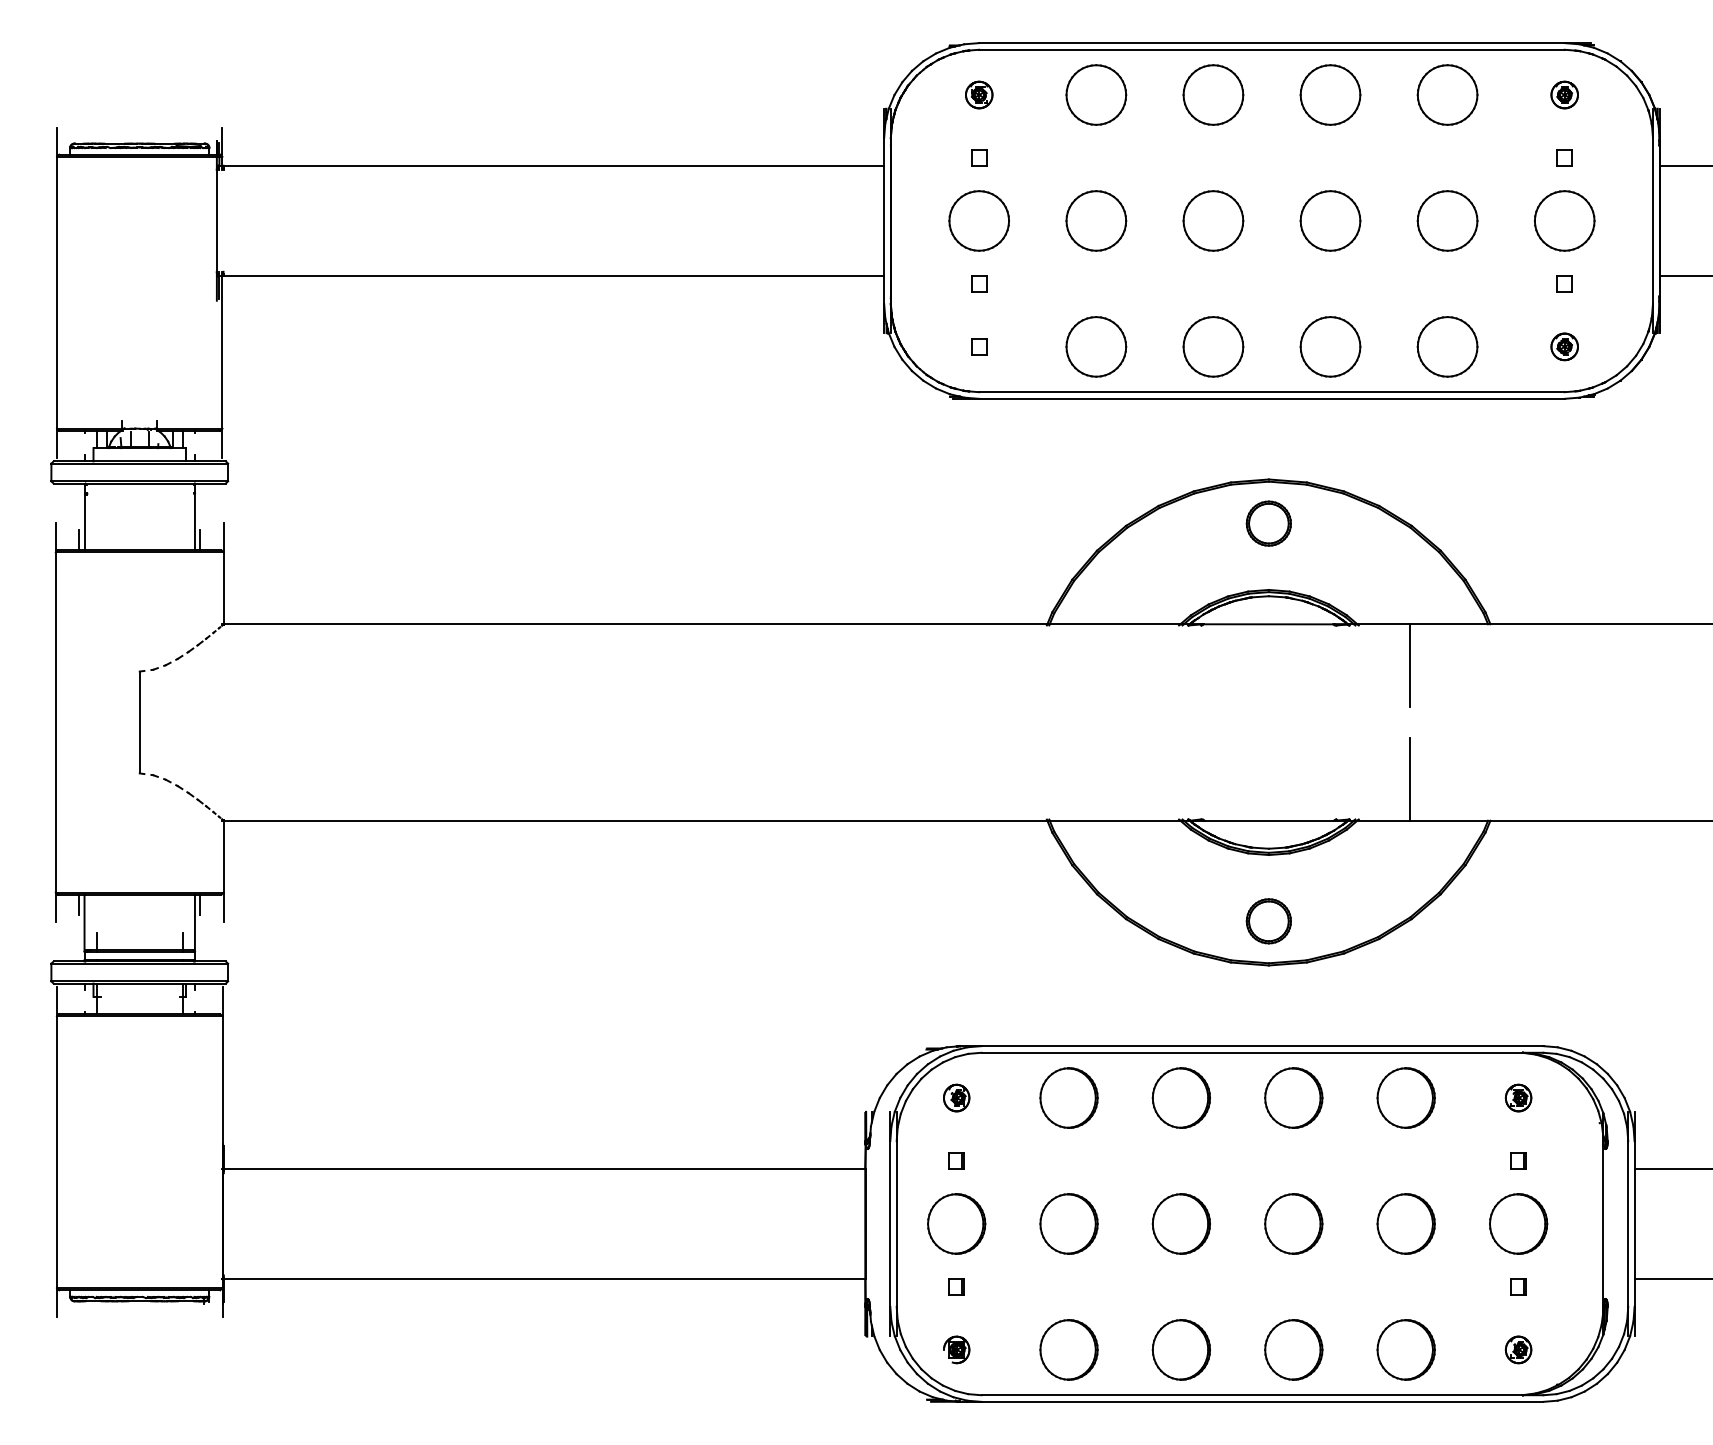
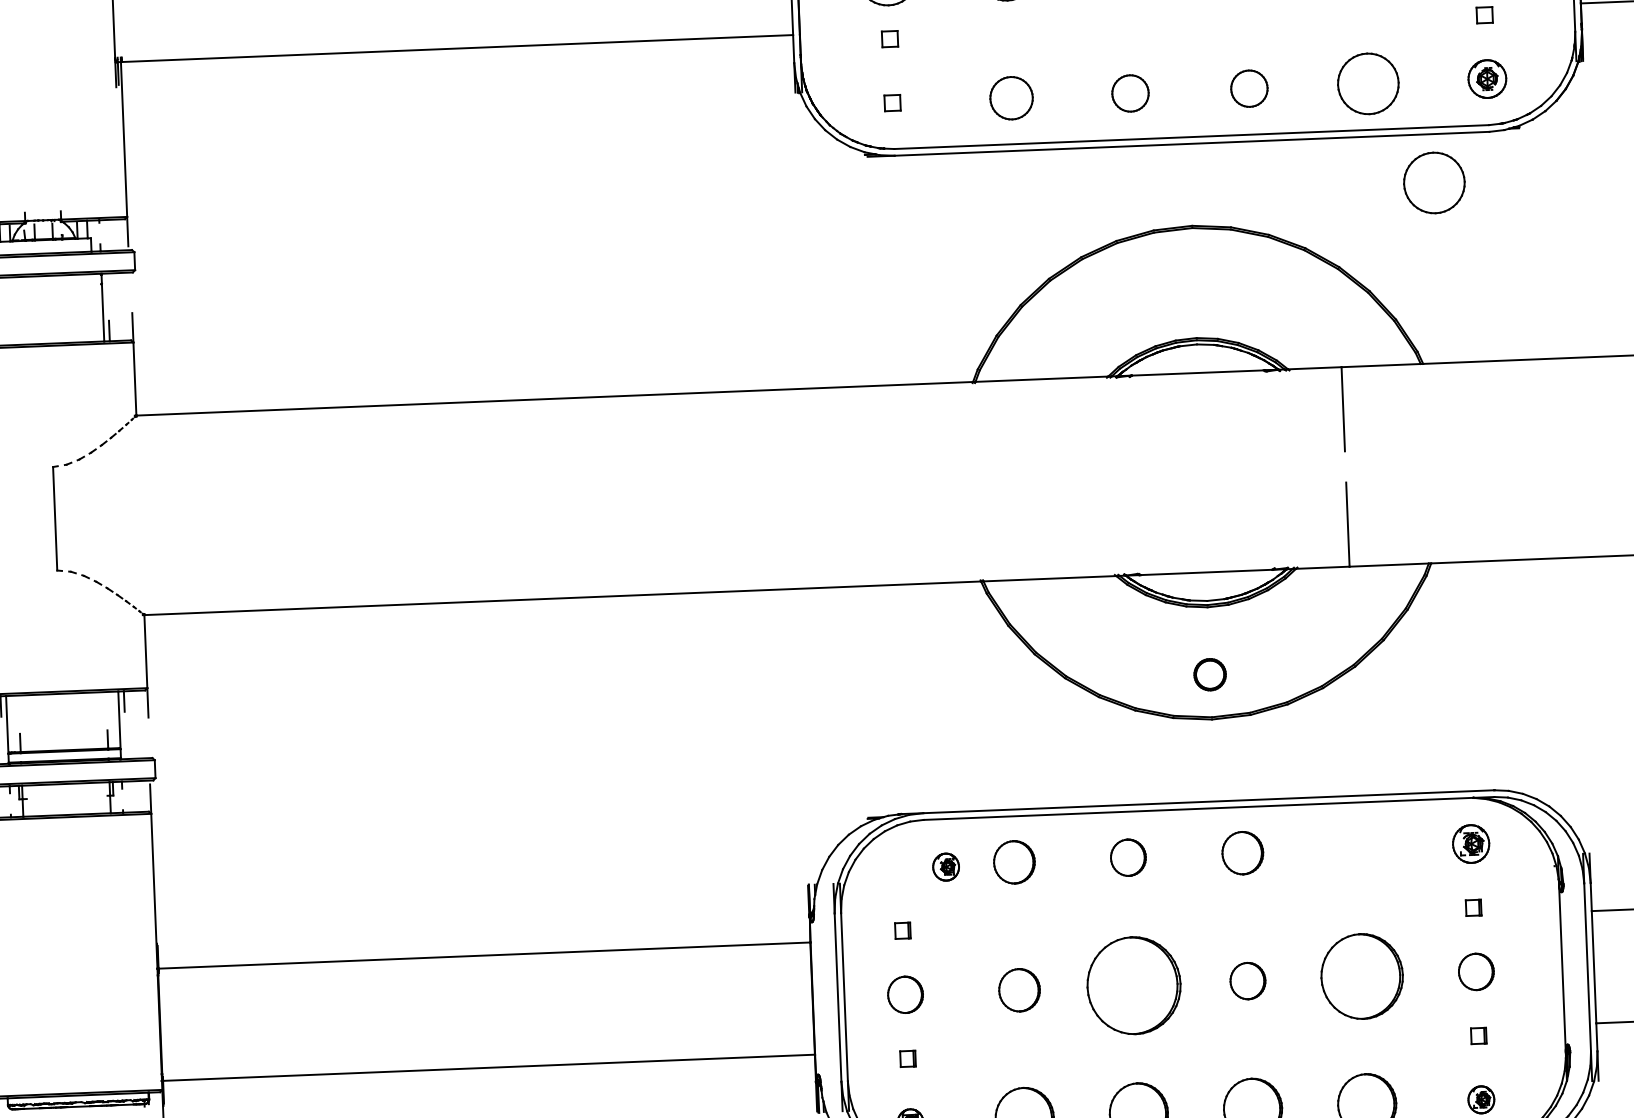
part: (1096, 346) -> (1011, 97), size x0.7
part: (1213, 346) -> (1130, 93), size x0.6
part: (1330, 346) -> (1249, 88), size x0.6
part: (1564, 346) -> (1487, 78), size x1.4
part: (1508, 446) -> (1434, 182), added
part: (1268, 523) -> (1193, 270), removed
part: (1268, 921) -> (1209, 674), size x0.7
part: (956, 1097) -> (945, 866), moved
part: (1068, 1097) -> (1013, 861), size x0.7
part: (1180, 1097) -> (1127, 857), size x0.6
part: (1293, 1097) -> (1242, 852), size x0.7
part: (1405, 1097) -> (1356, 848), removed
part: (1518, 1097) -> (1470, 843), size x1.4
part: (956, 1223) -> (905, 994), size x0.6
part: (1068, 1223) -> (1019, 989), size x0.7
part: (1180, 1223) -> (1132, 985), size x1.6
part: (1293, 1223) -> (1247, 980), size x0.6
part: (1405, 1223) -> (1361, 976), size x1.4
part: (1518, 1223) -> (1476, 971), size x0.6

